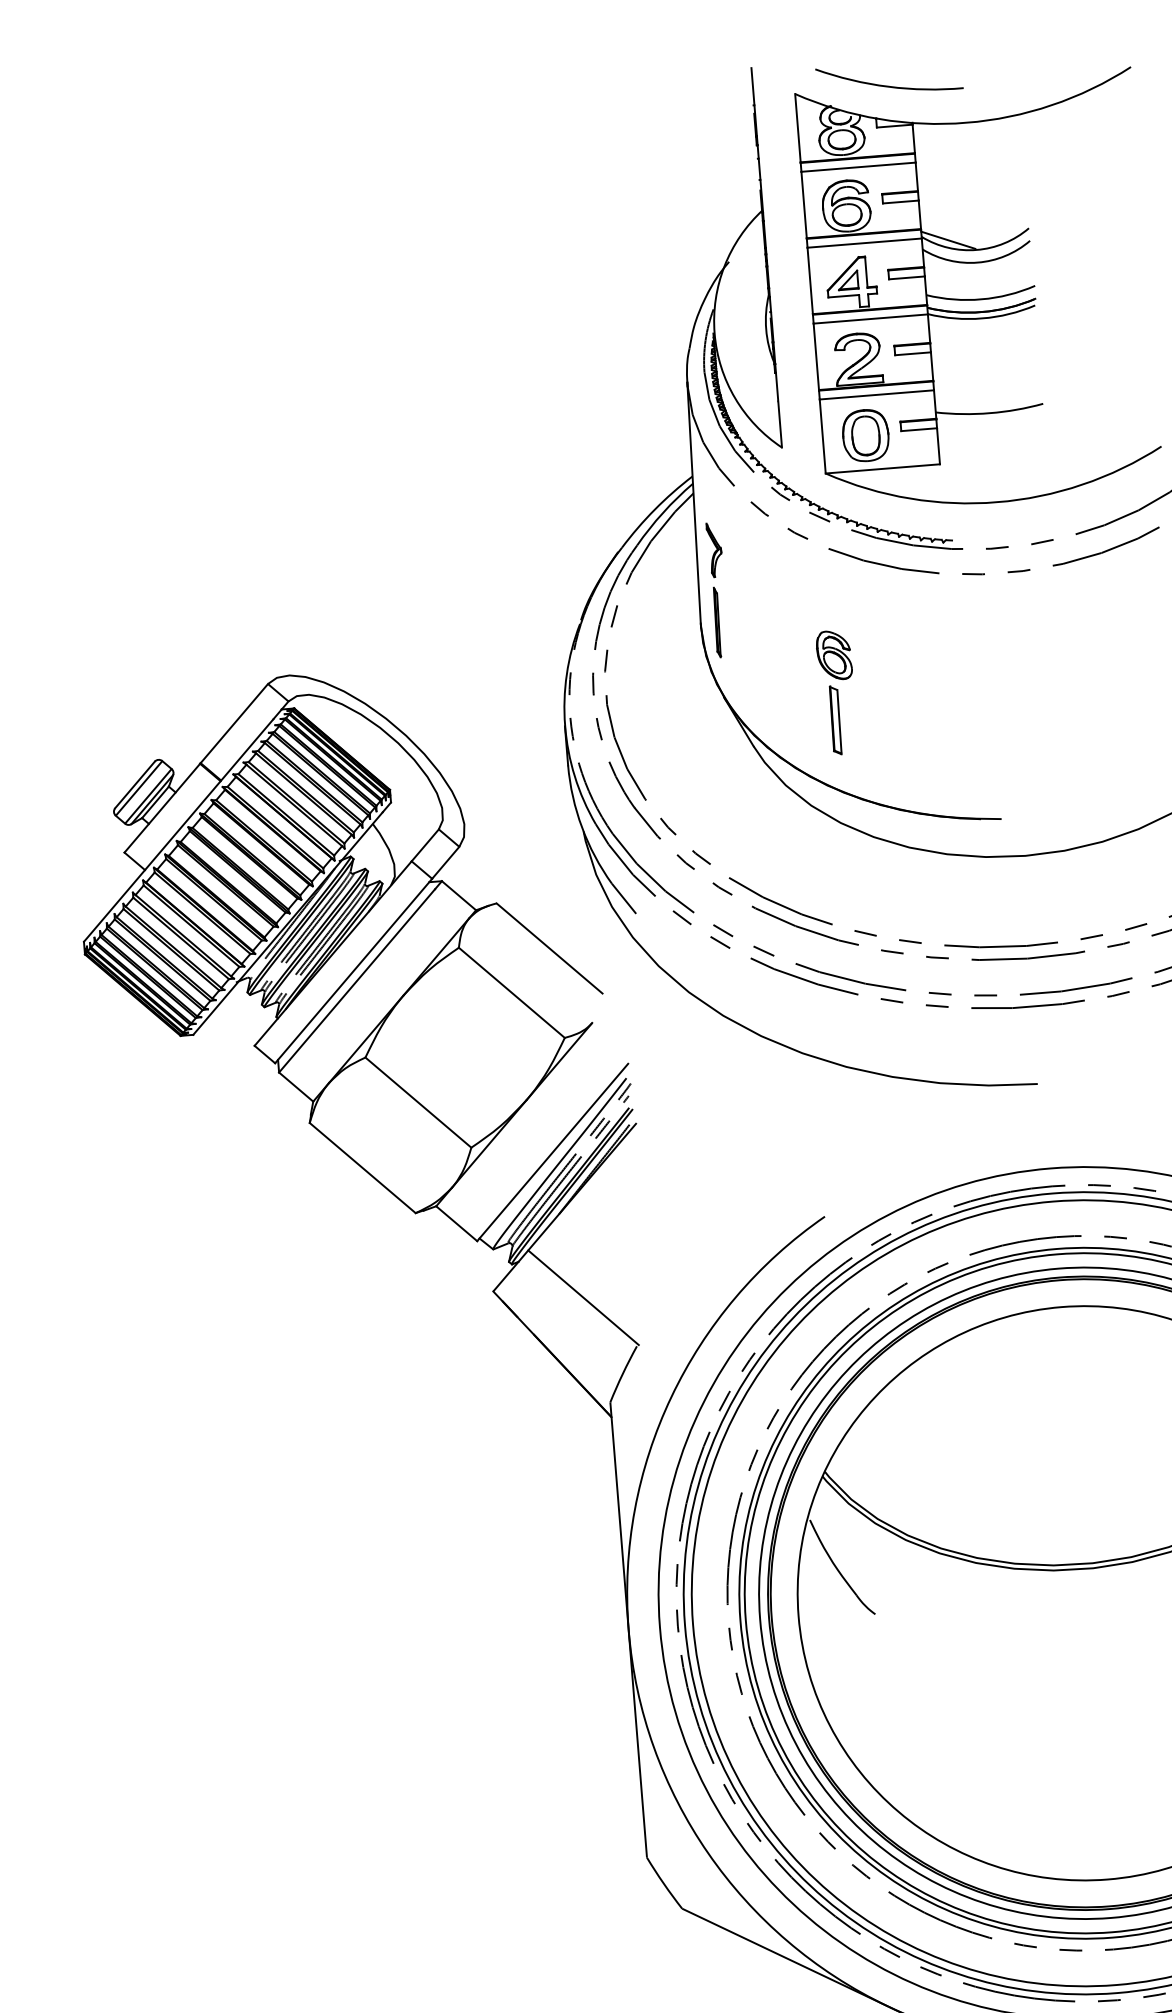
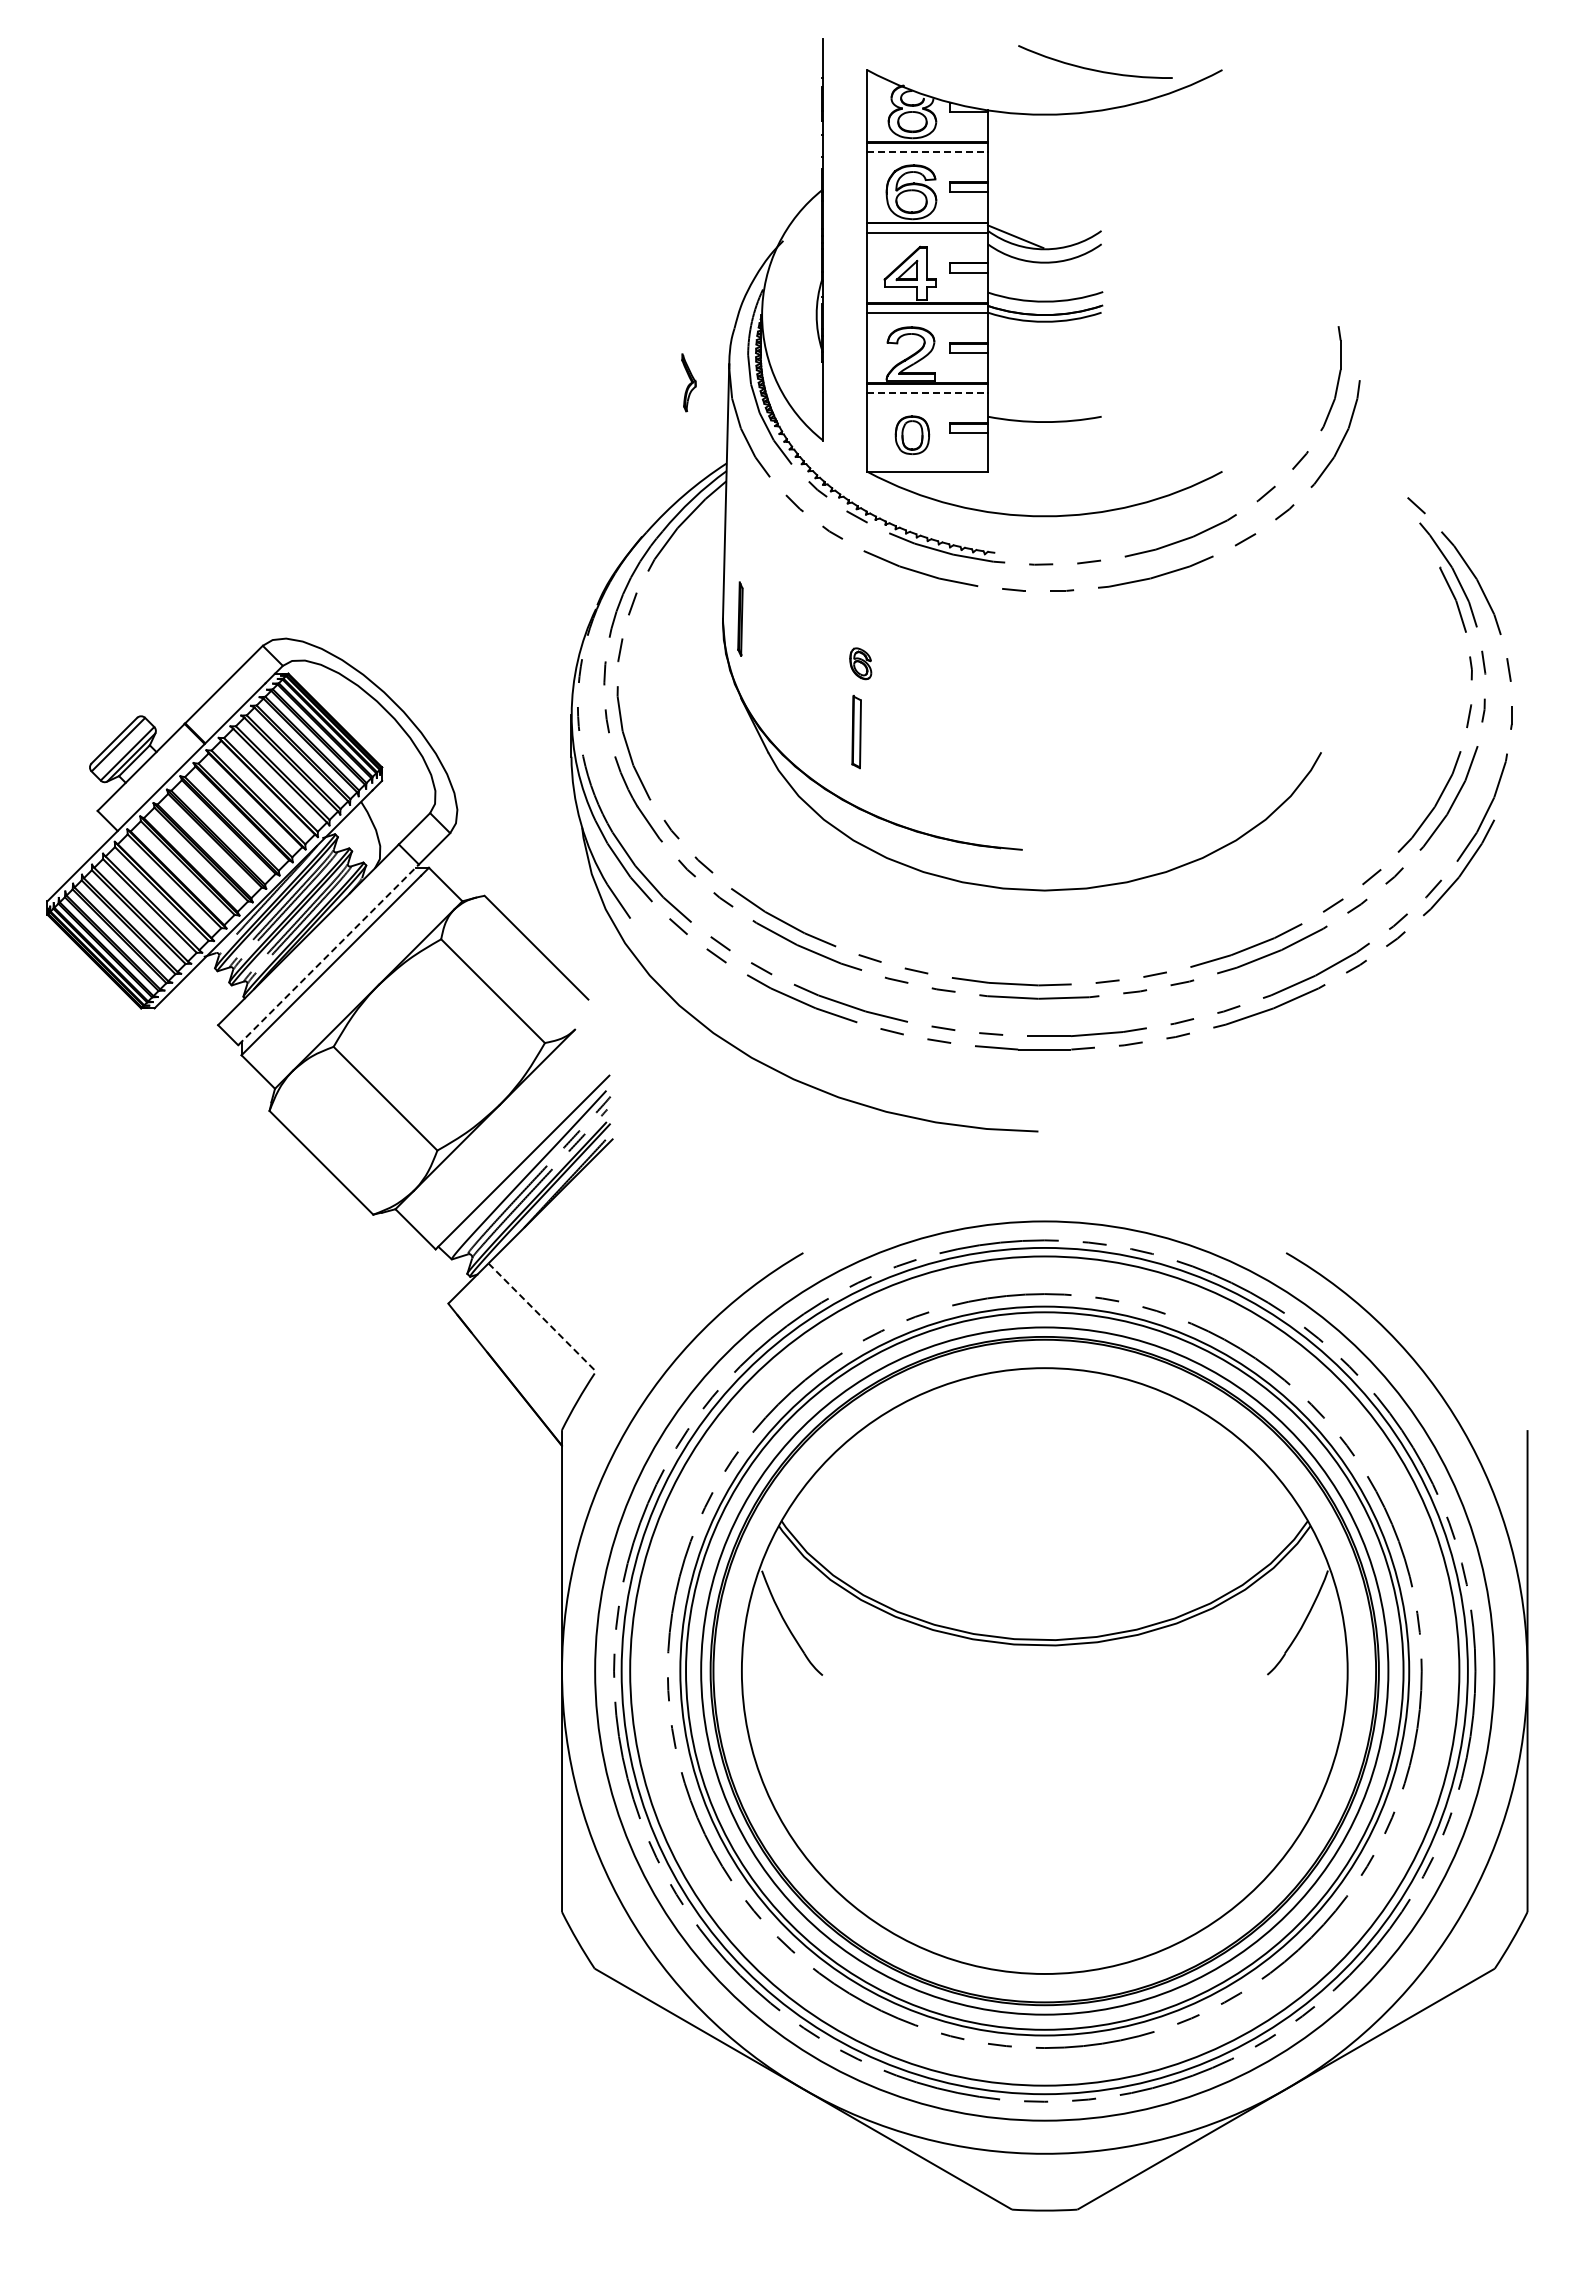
arc: (890, 85) -> (1095, 69), moved
line: (859, 167) -> (928, 152), solid -> dashed
line: (877, 395) -> (928, 393), solid -> dashed
part: (865, 435) -> (912, 435), size x0.7
part: (714, 549) -> (688, 382), moved
part: (834, 655) -> (860, 663), size x0.6
line: (353, 970) -> (328, 954), solid -> dashed
line: (583, 1297) -> (542, 1317), solid -> dashed

